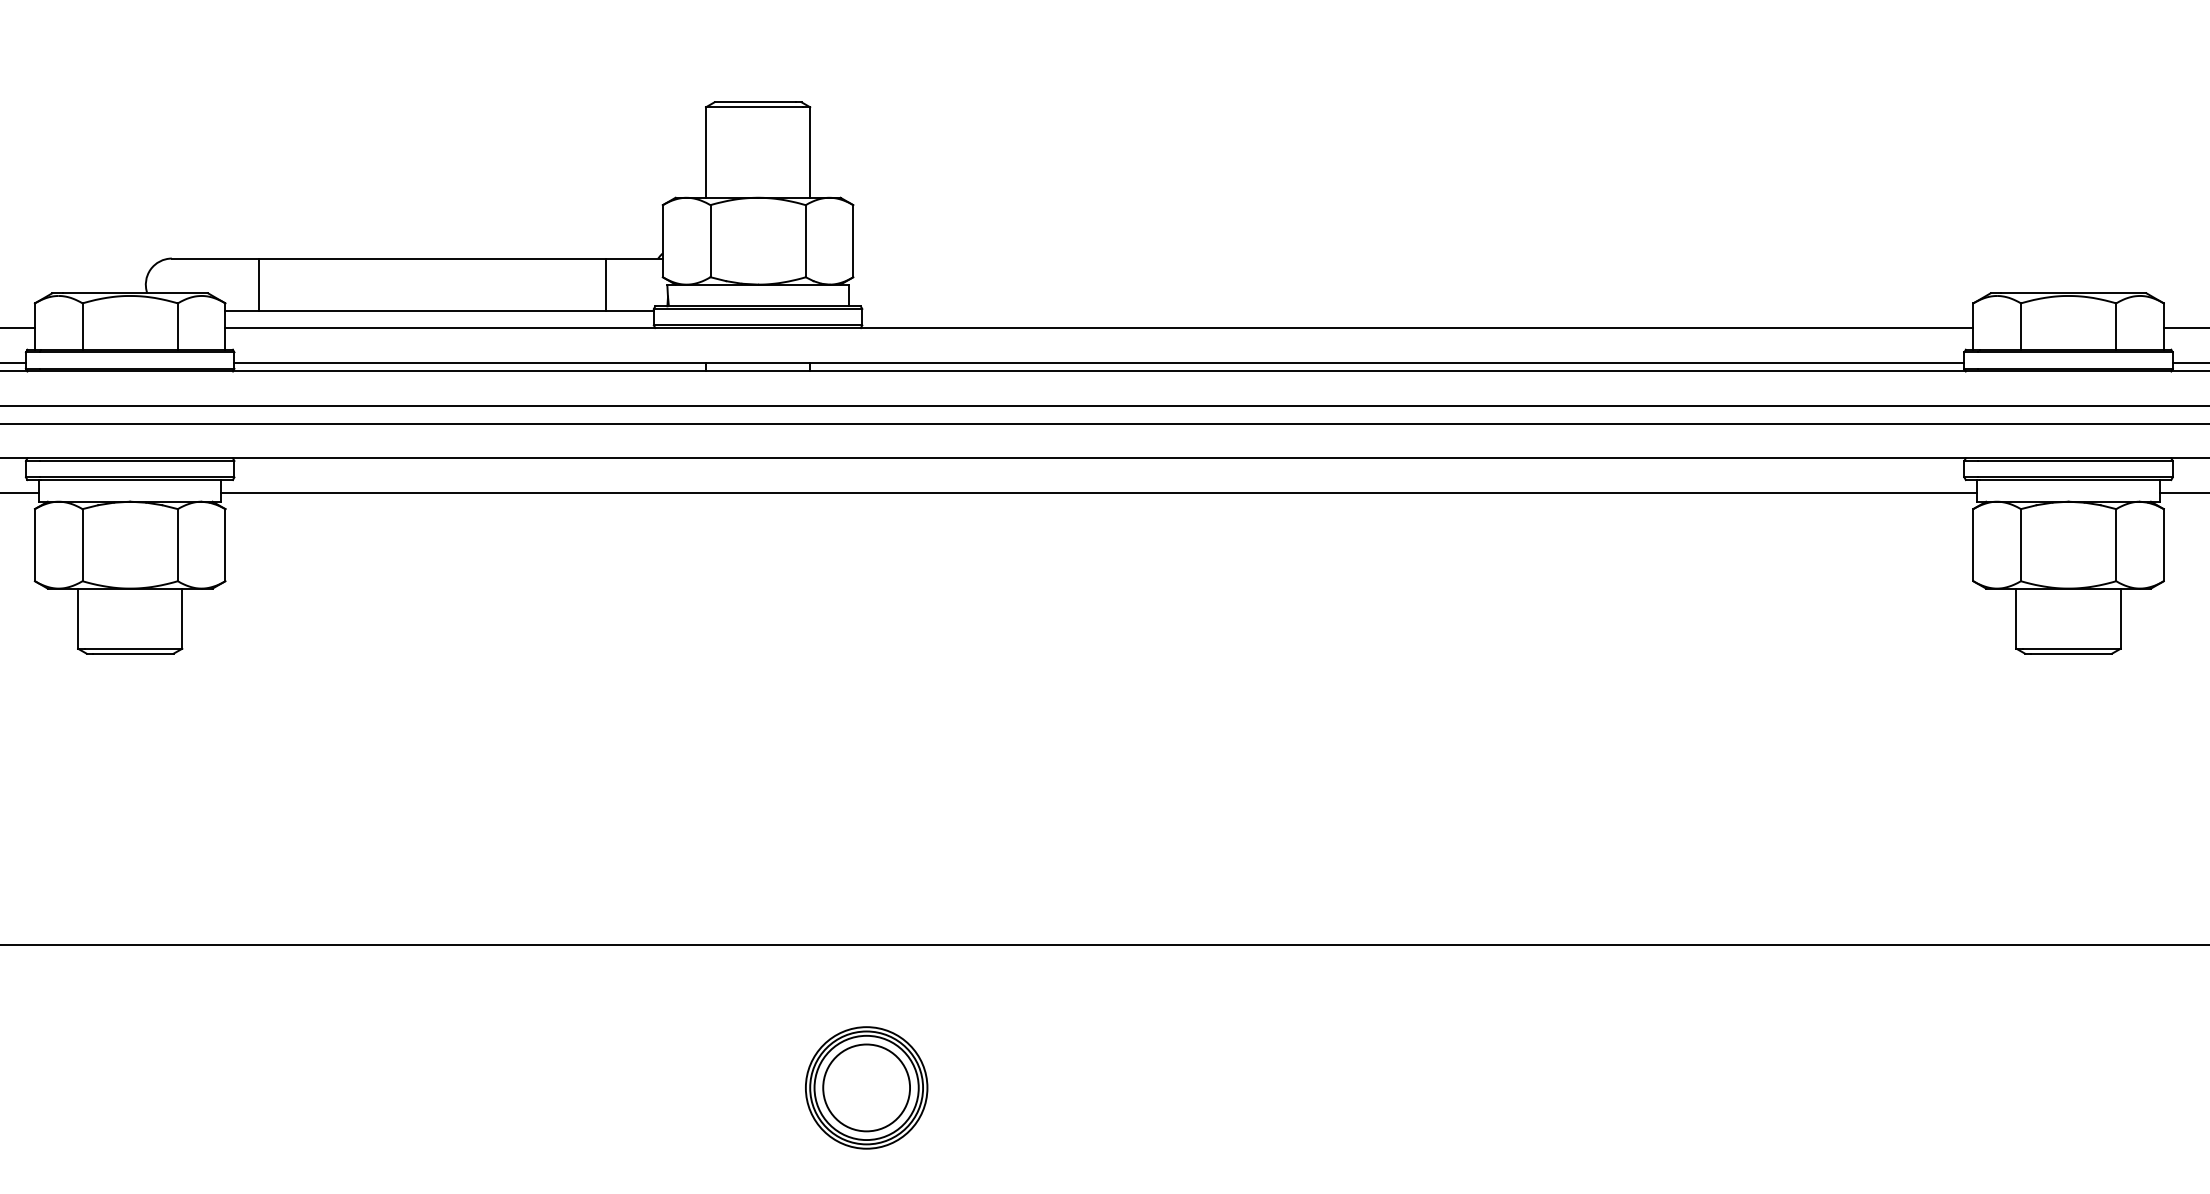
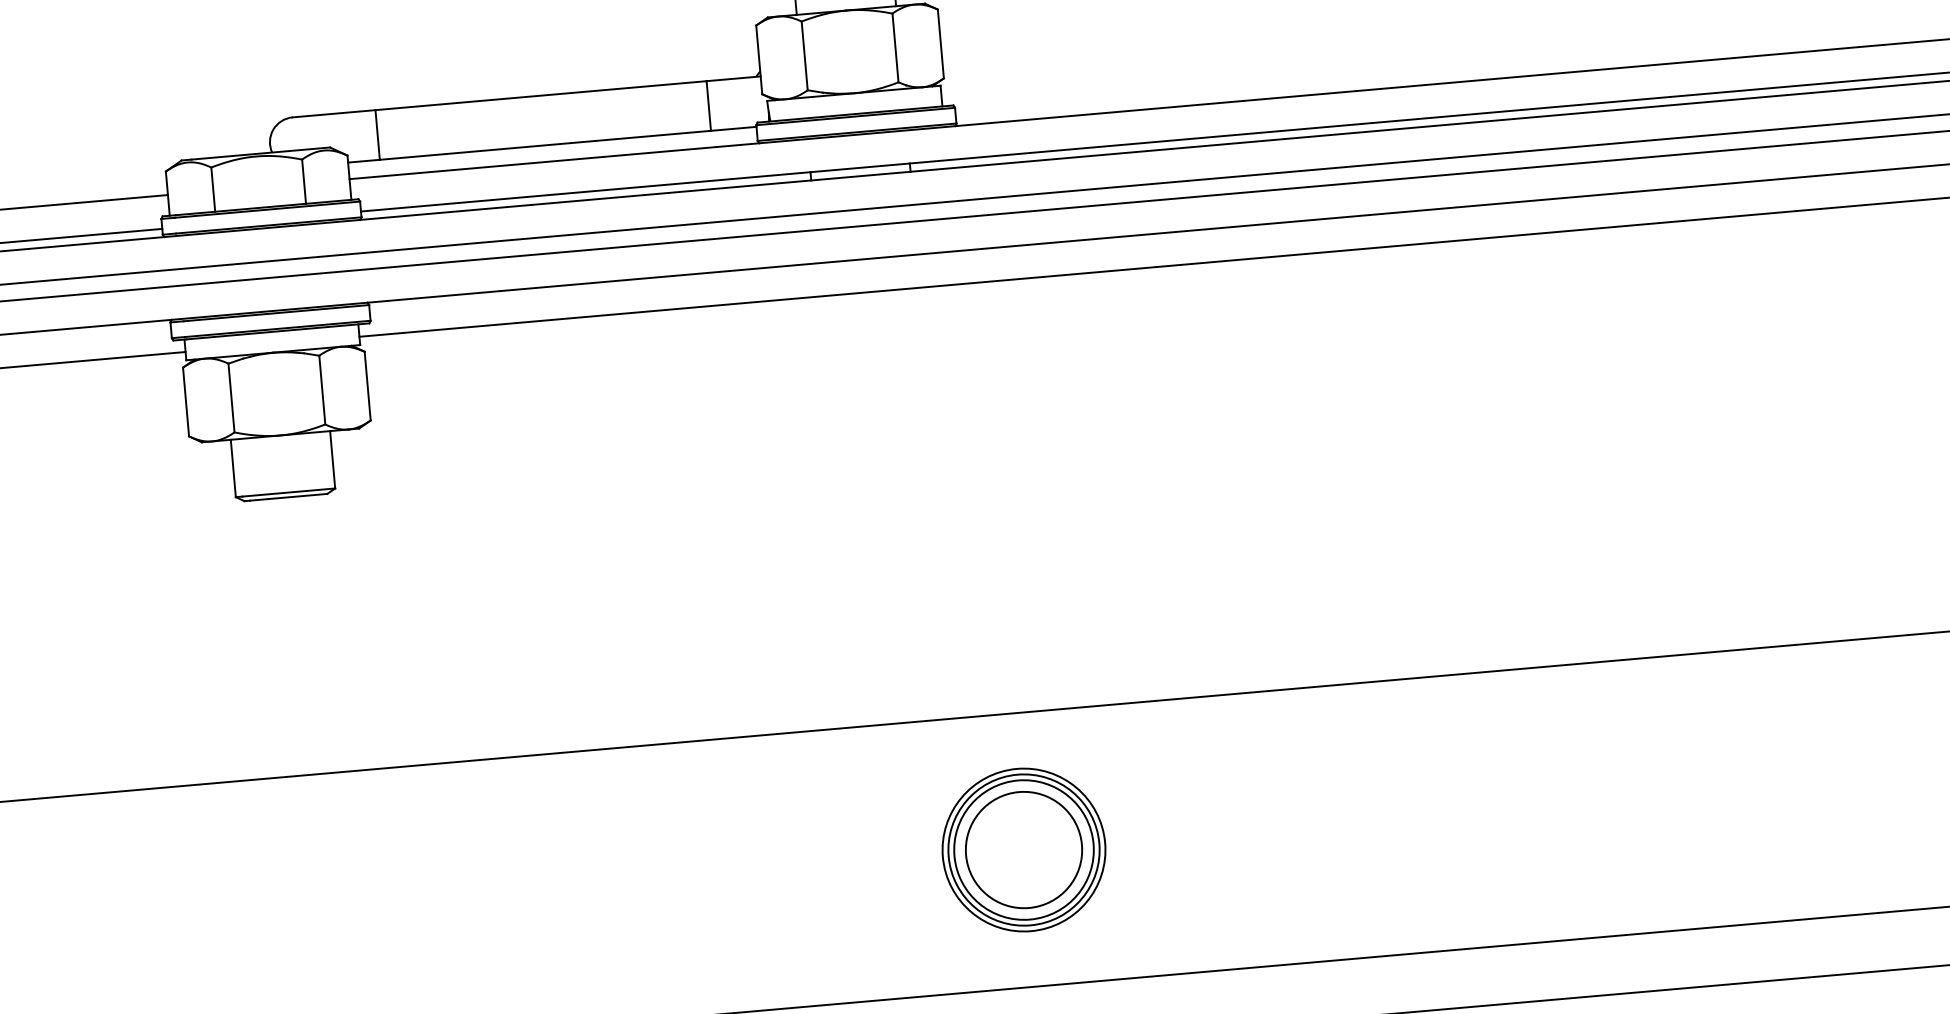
part: (866, 1087) -> (1023, 849), size x1.4

